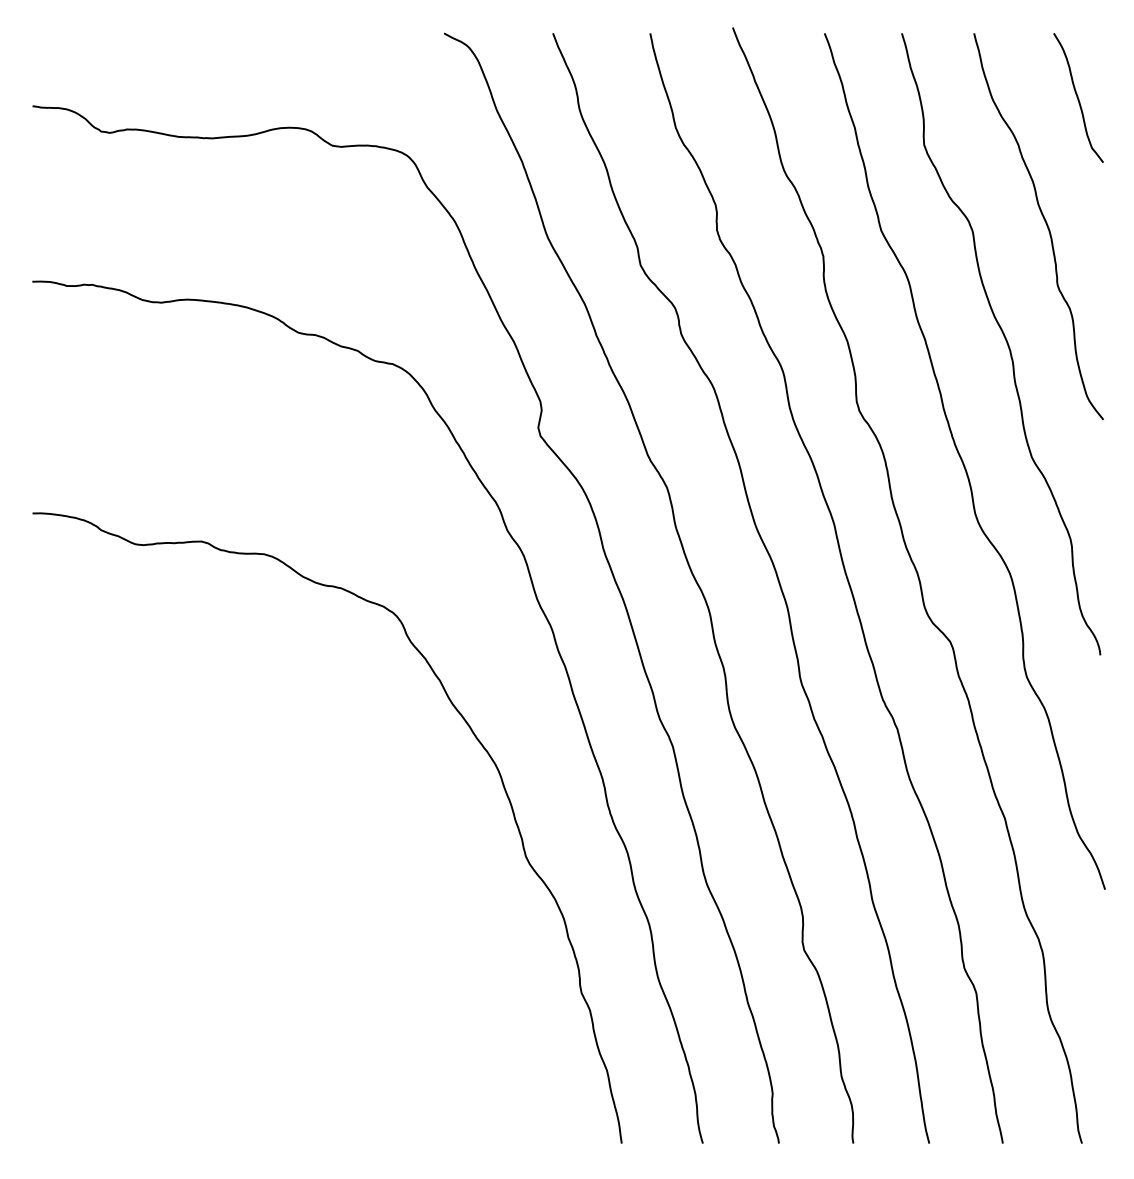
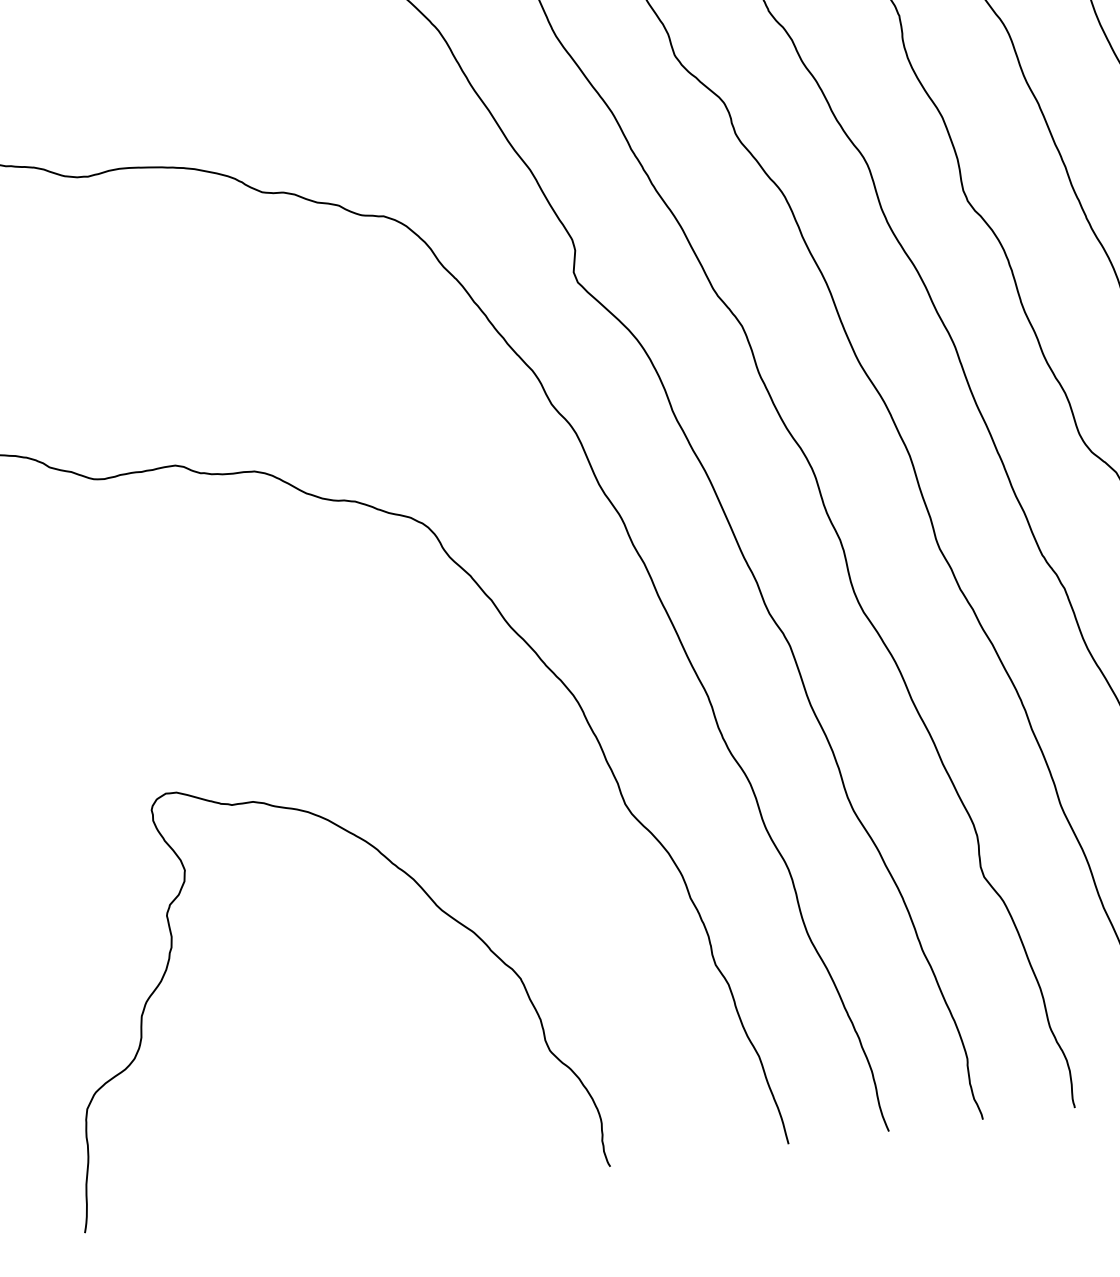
curve: (358, 909) -> (426, 895), added

